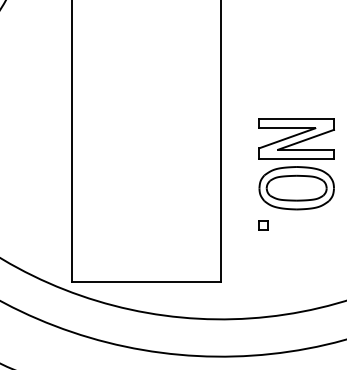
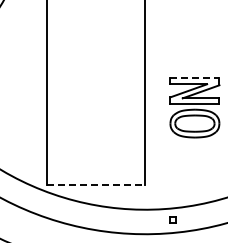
line: (297, 119) -> (195, 78), solid -> dashed
part: (262, 224) -> (172, 219), moved
line: (146, 282) -> (96, 185), solid -> dashed

